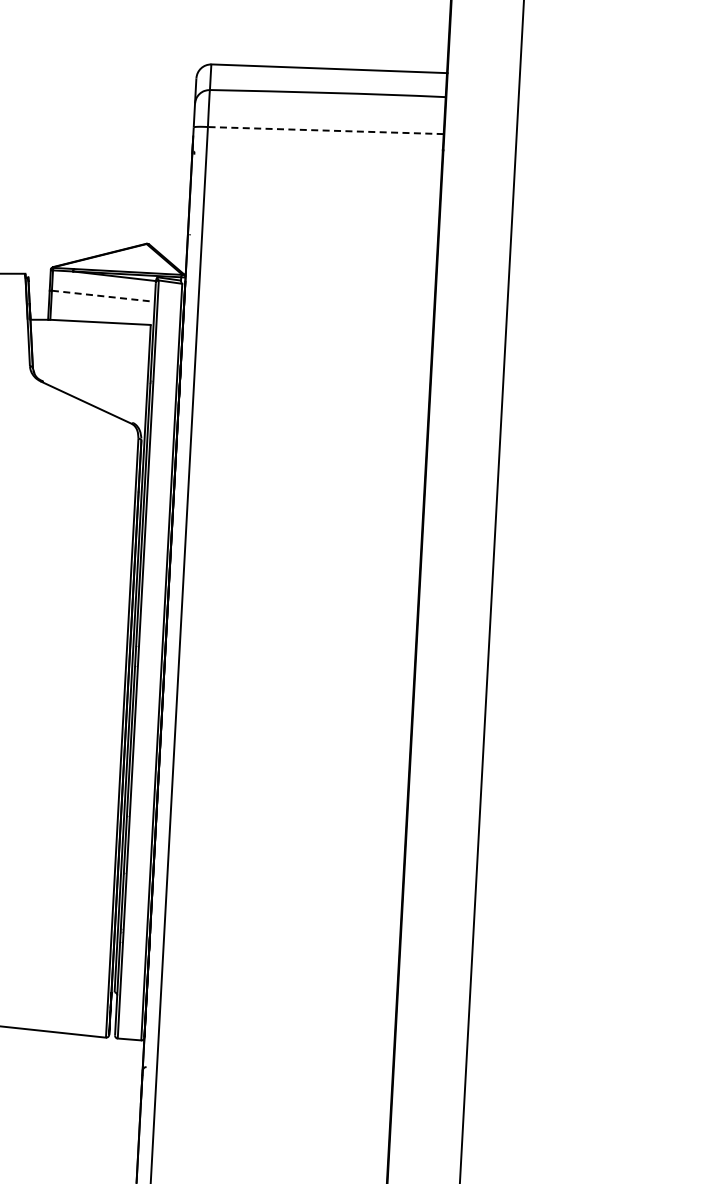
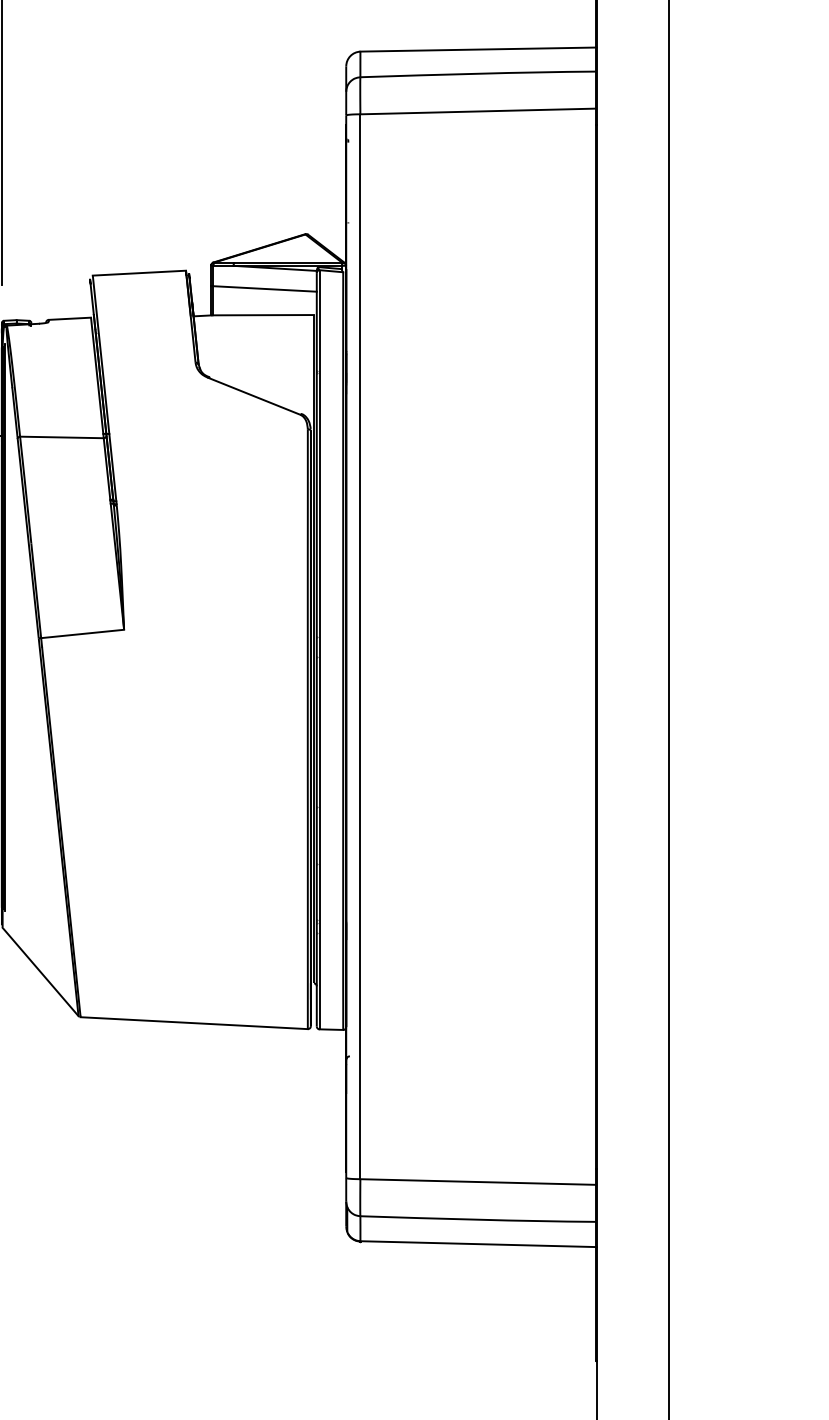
line: (326, 130) -> (478, 111), dashed -> solid
line: (103, 295) -> (265, 288), dashed -> solid

